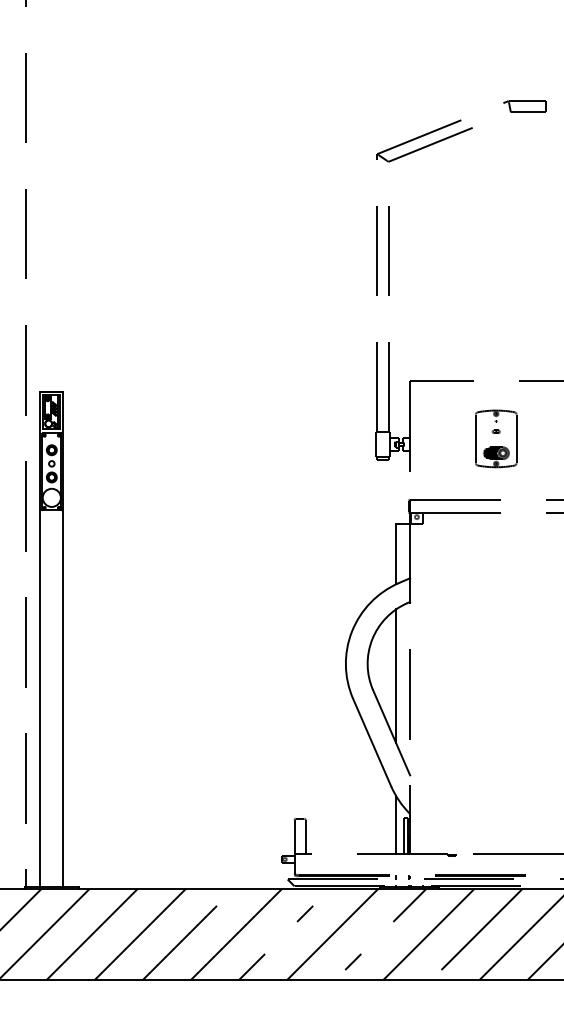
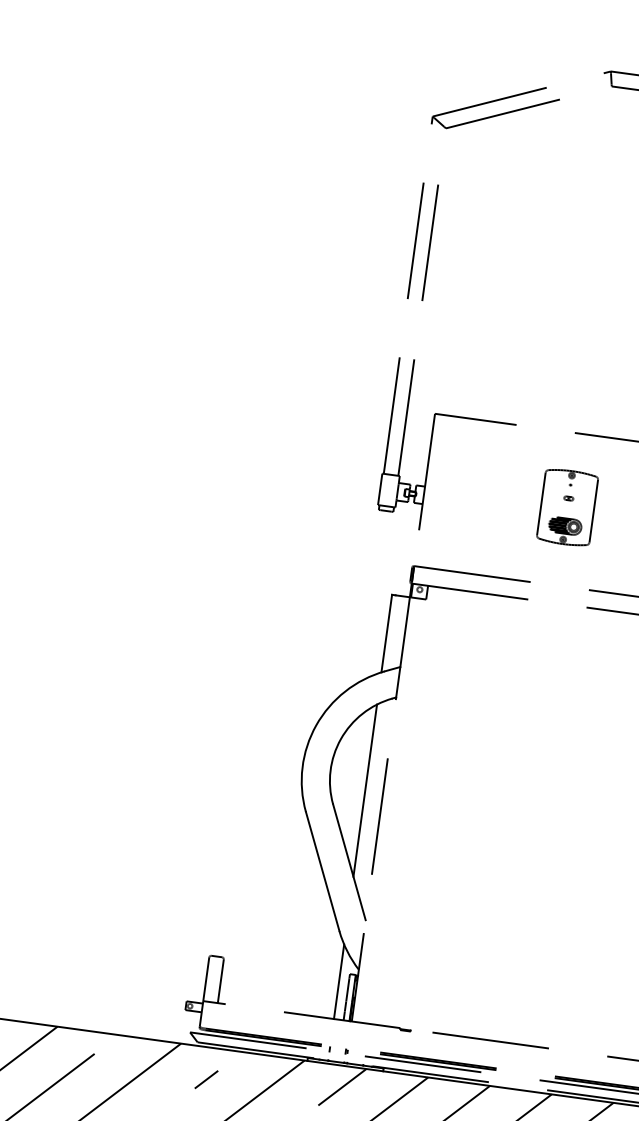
part: (496, 438) -> (567, 507), moved

